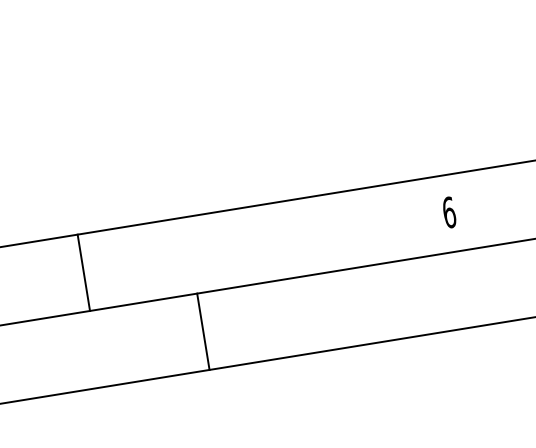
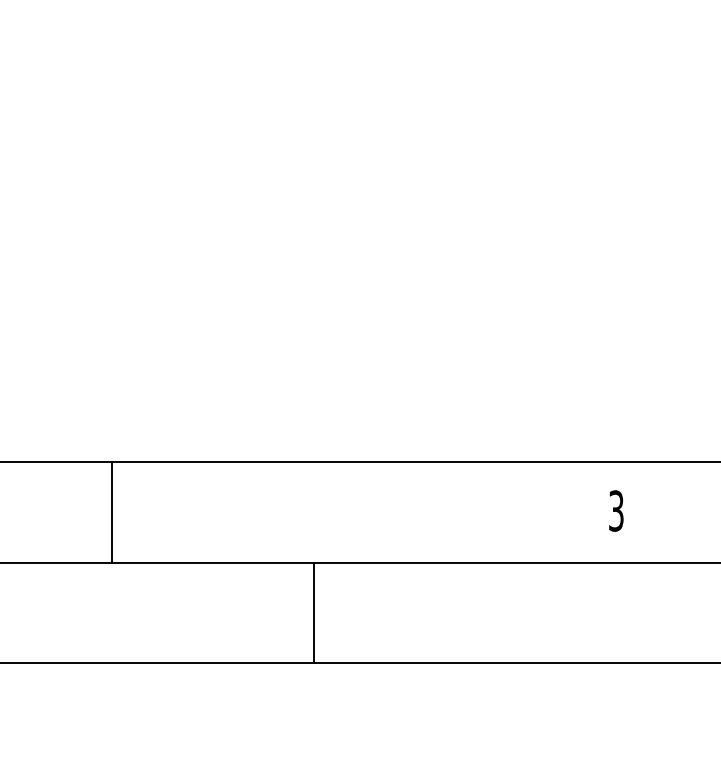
text: (449, 212) -> (616, 510), 6 -> 3
line: (84, 272) -> (112, 512), moved
line: (203, 331) -> (313, 612), moved

